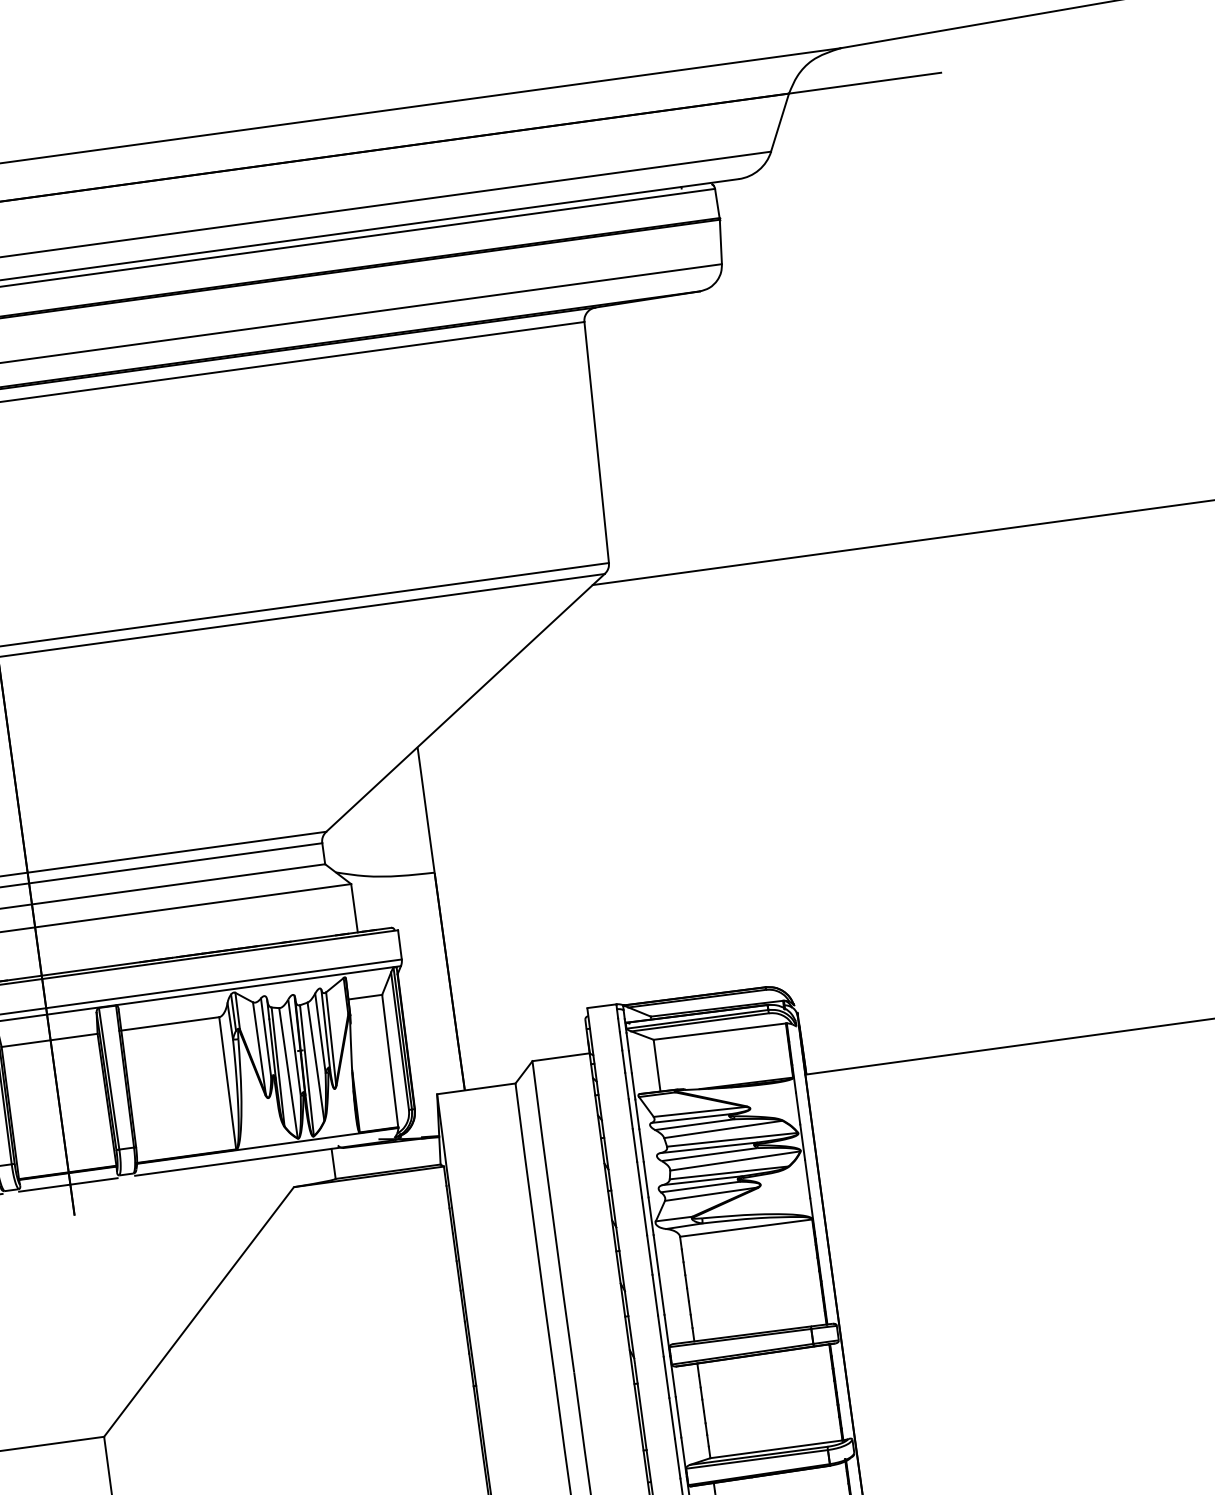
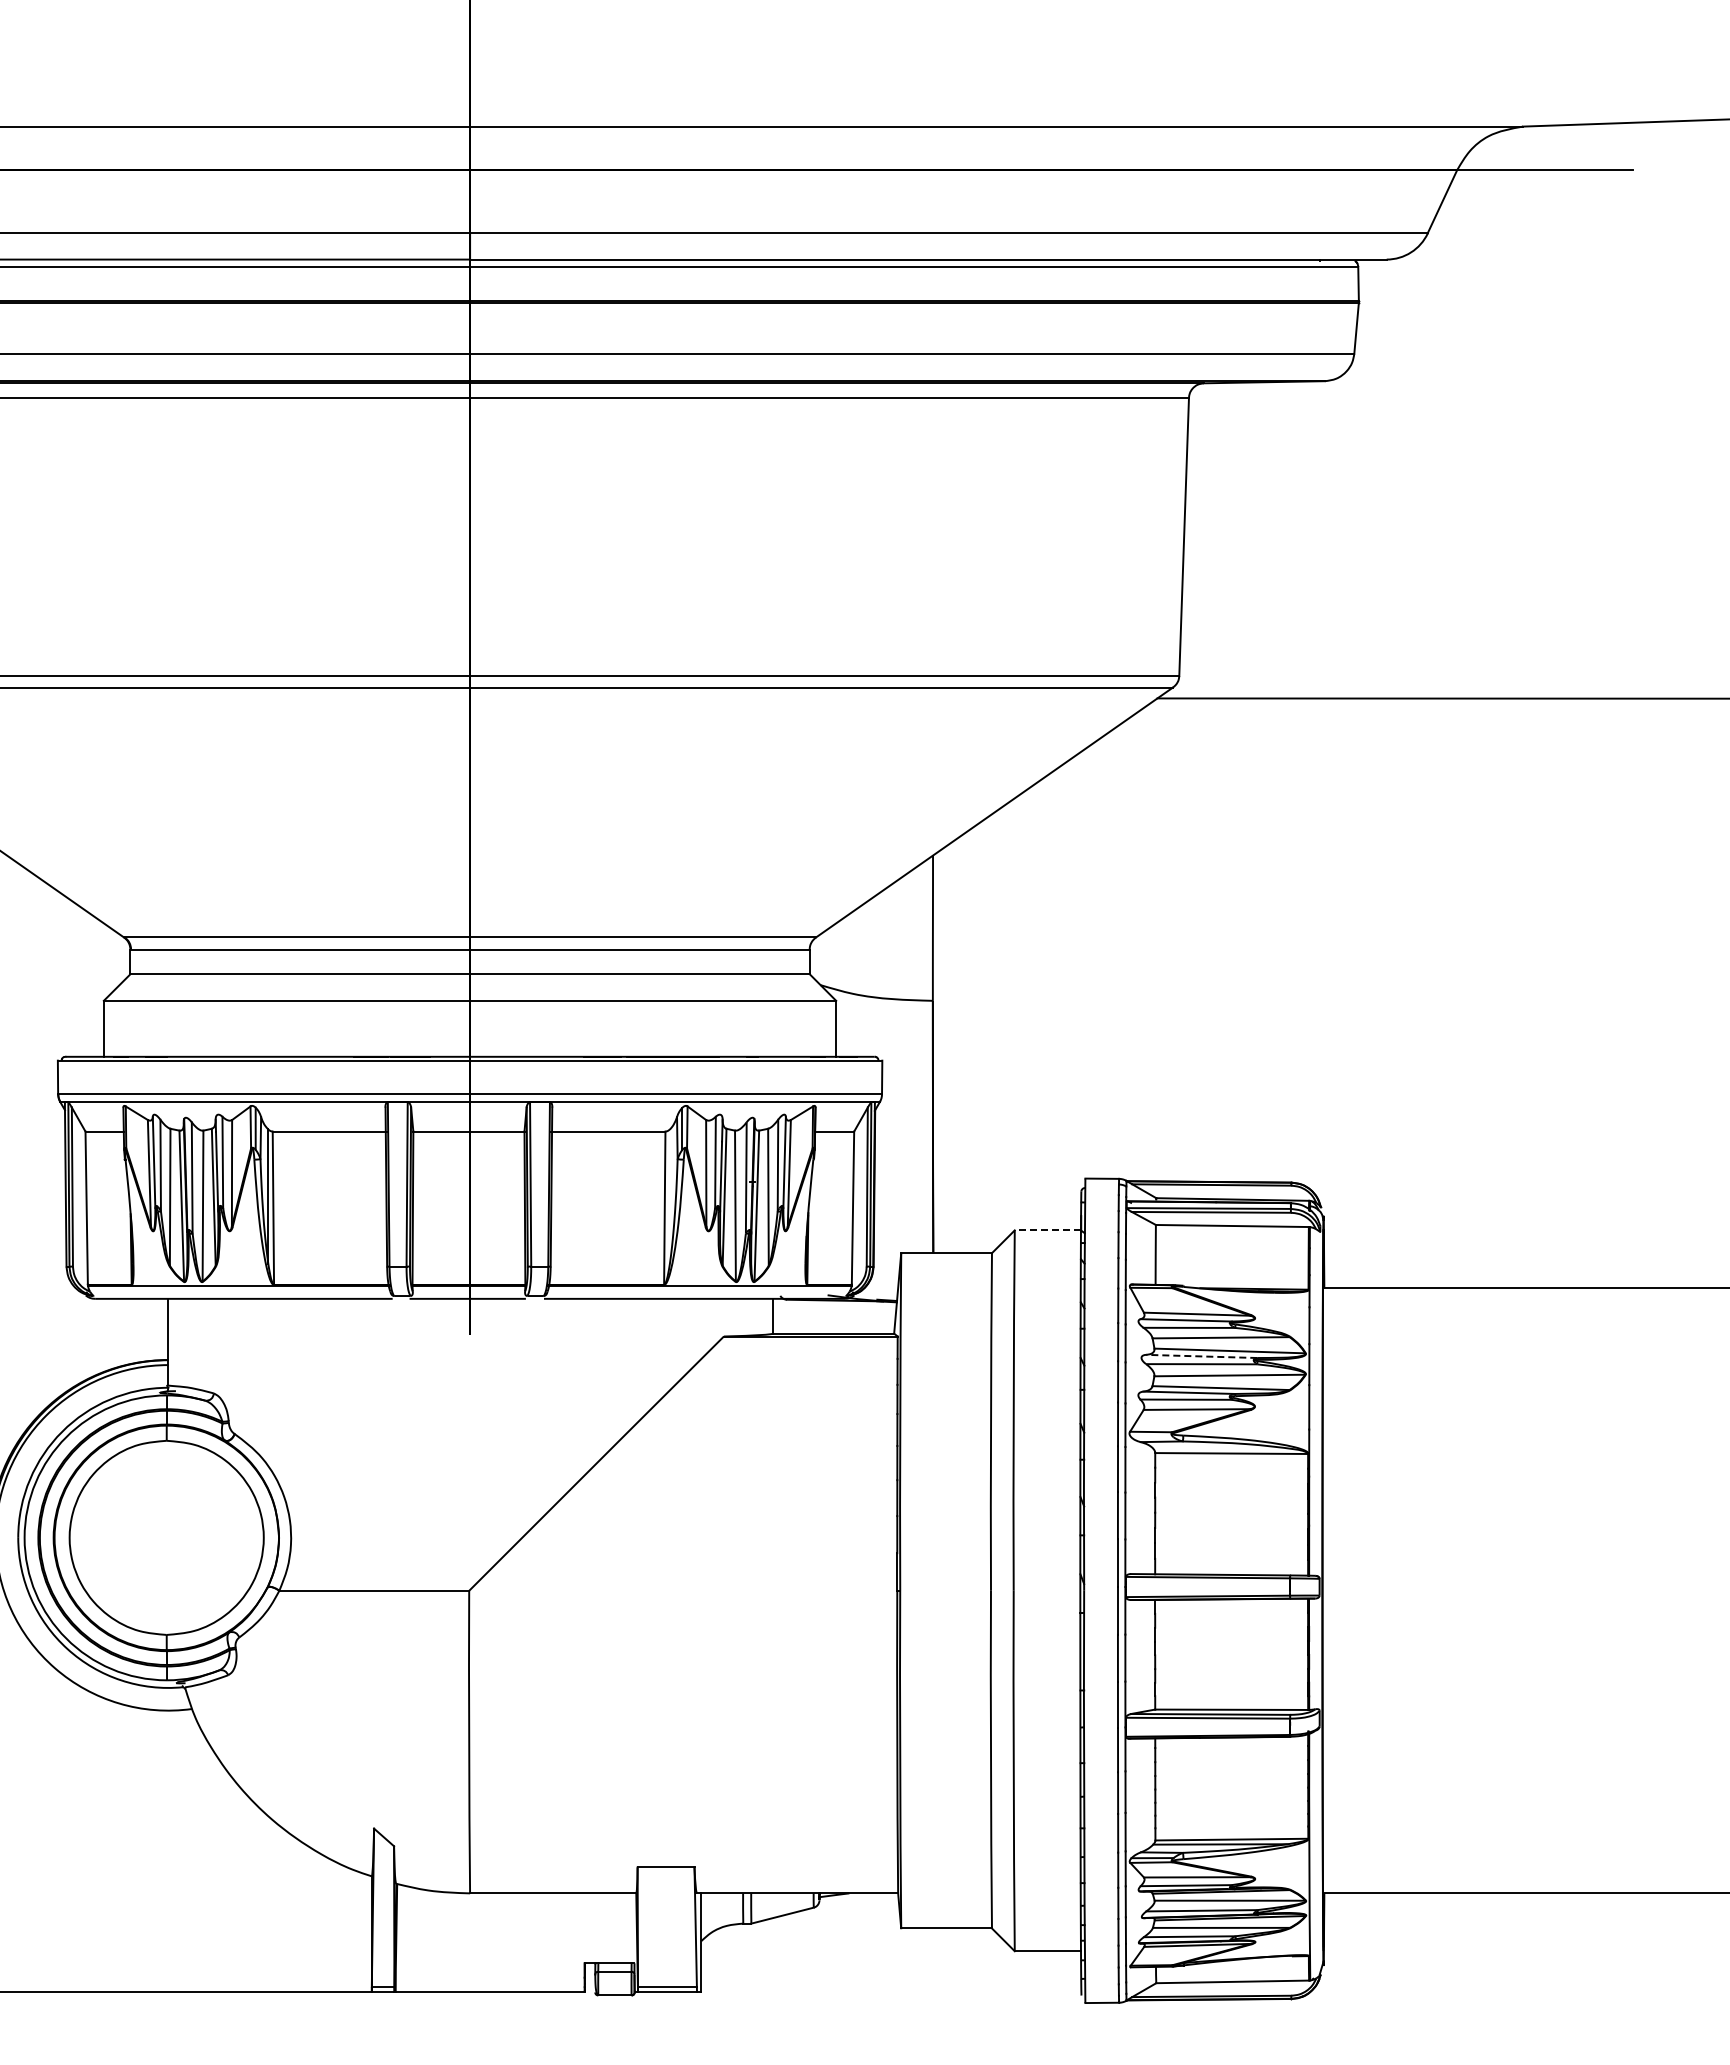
line: (560, 1057) -> (1047, 1230), solid -> dashed
line: (708, 1147) -> (1201, 1356), solid -> dashed

